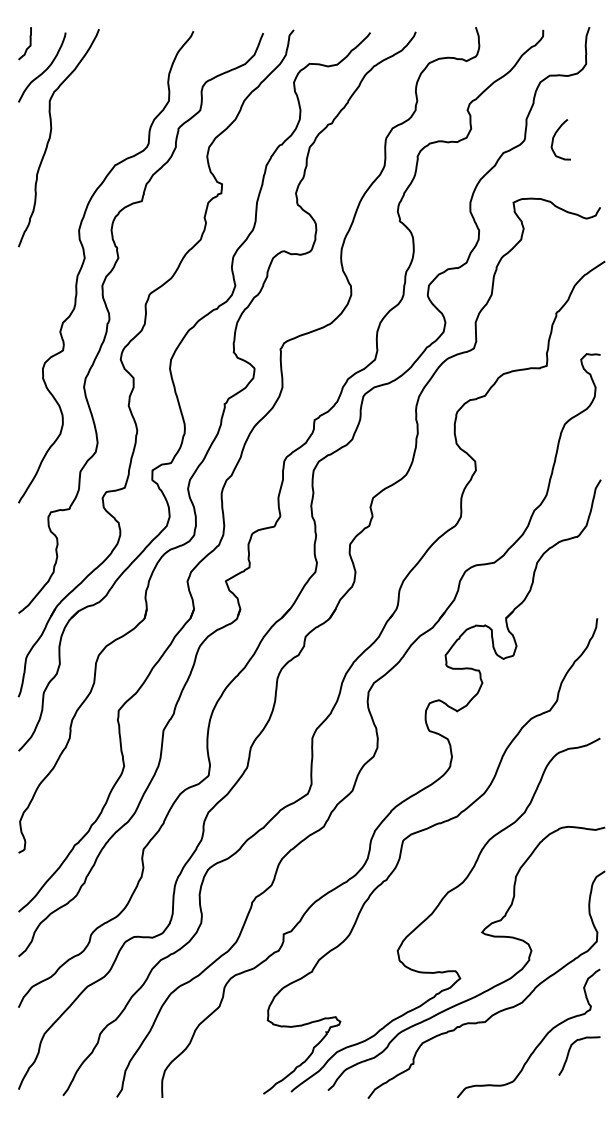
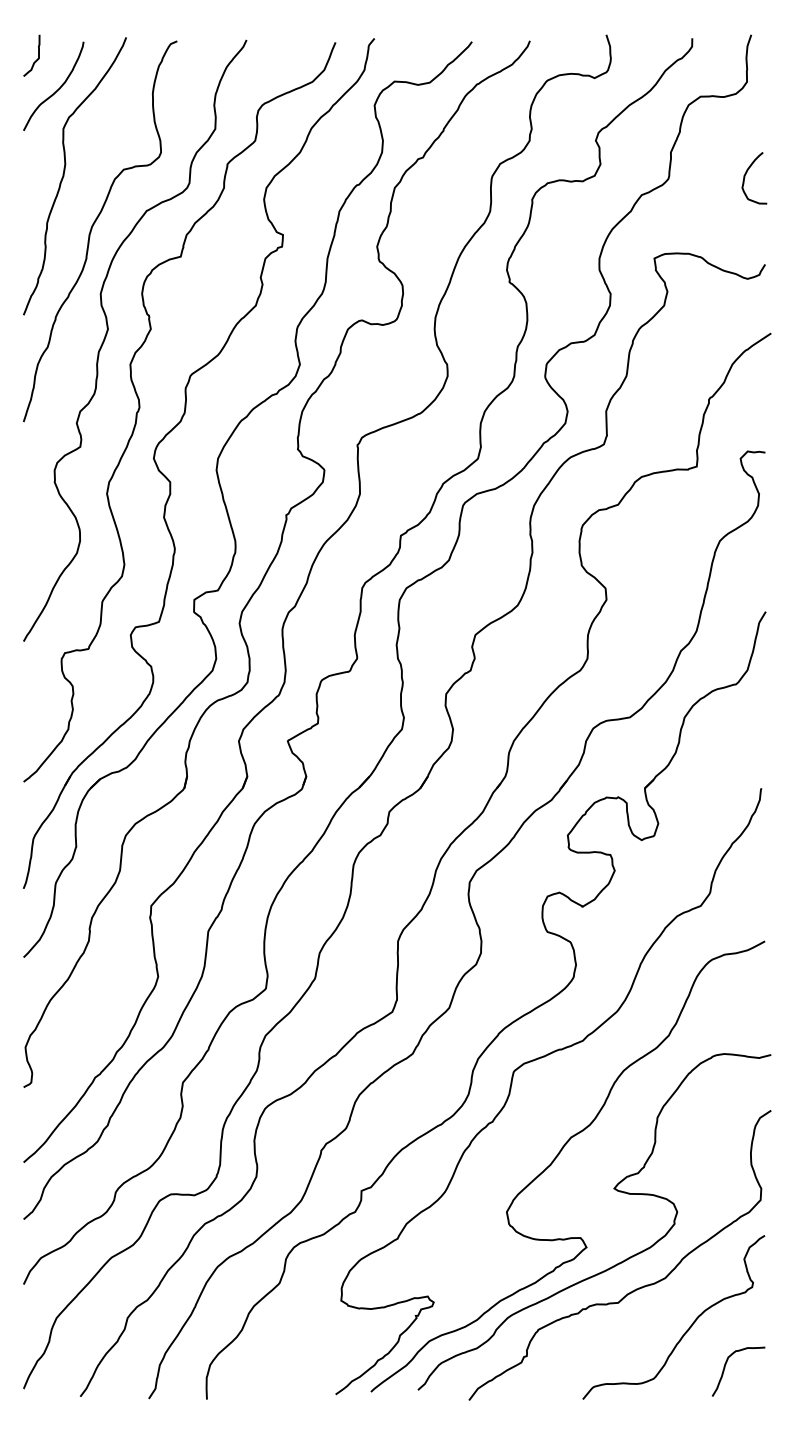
curve: (554, 137) -> (746, 175), moved
curve: (74, 176) -> (94, 225), added
curve: (569, 1053) -> (725, 1368), moved

